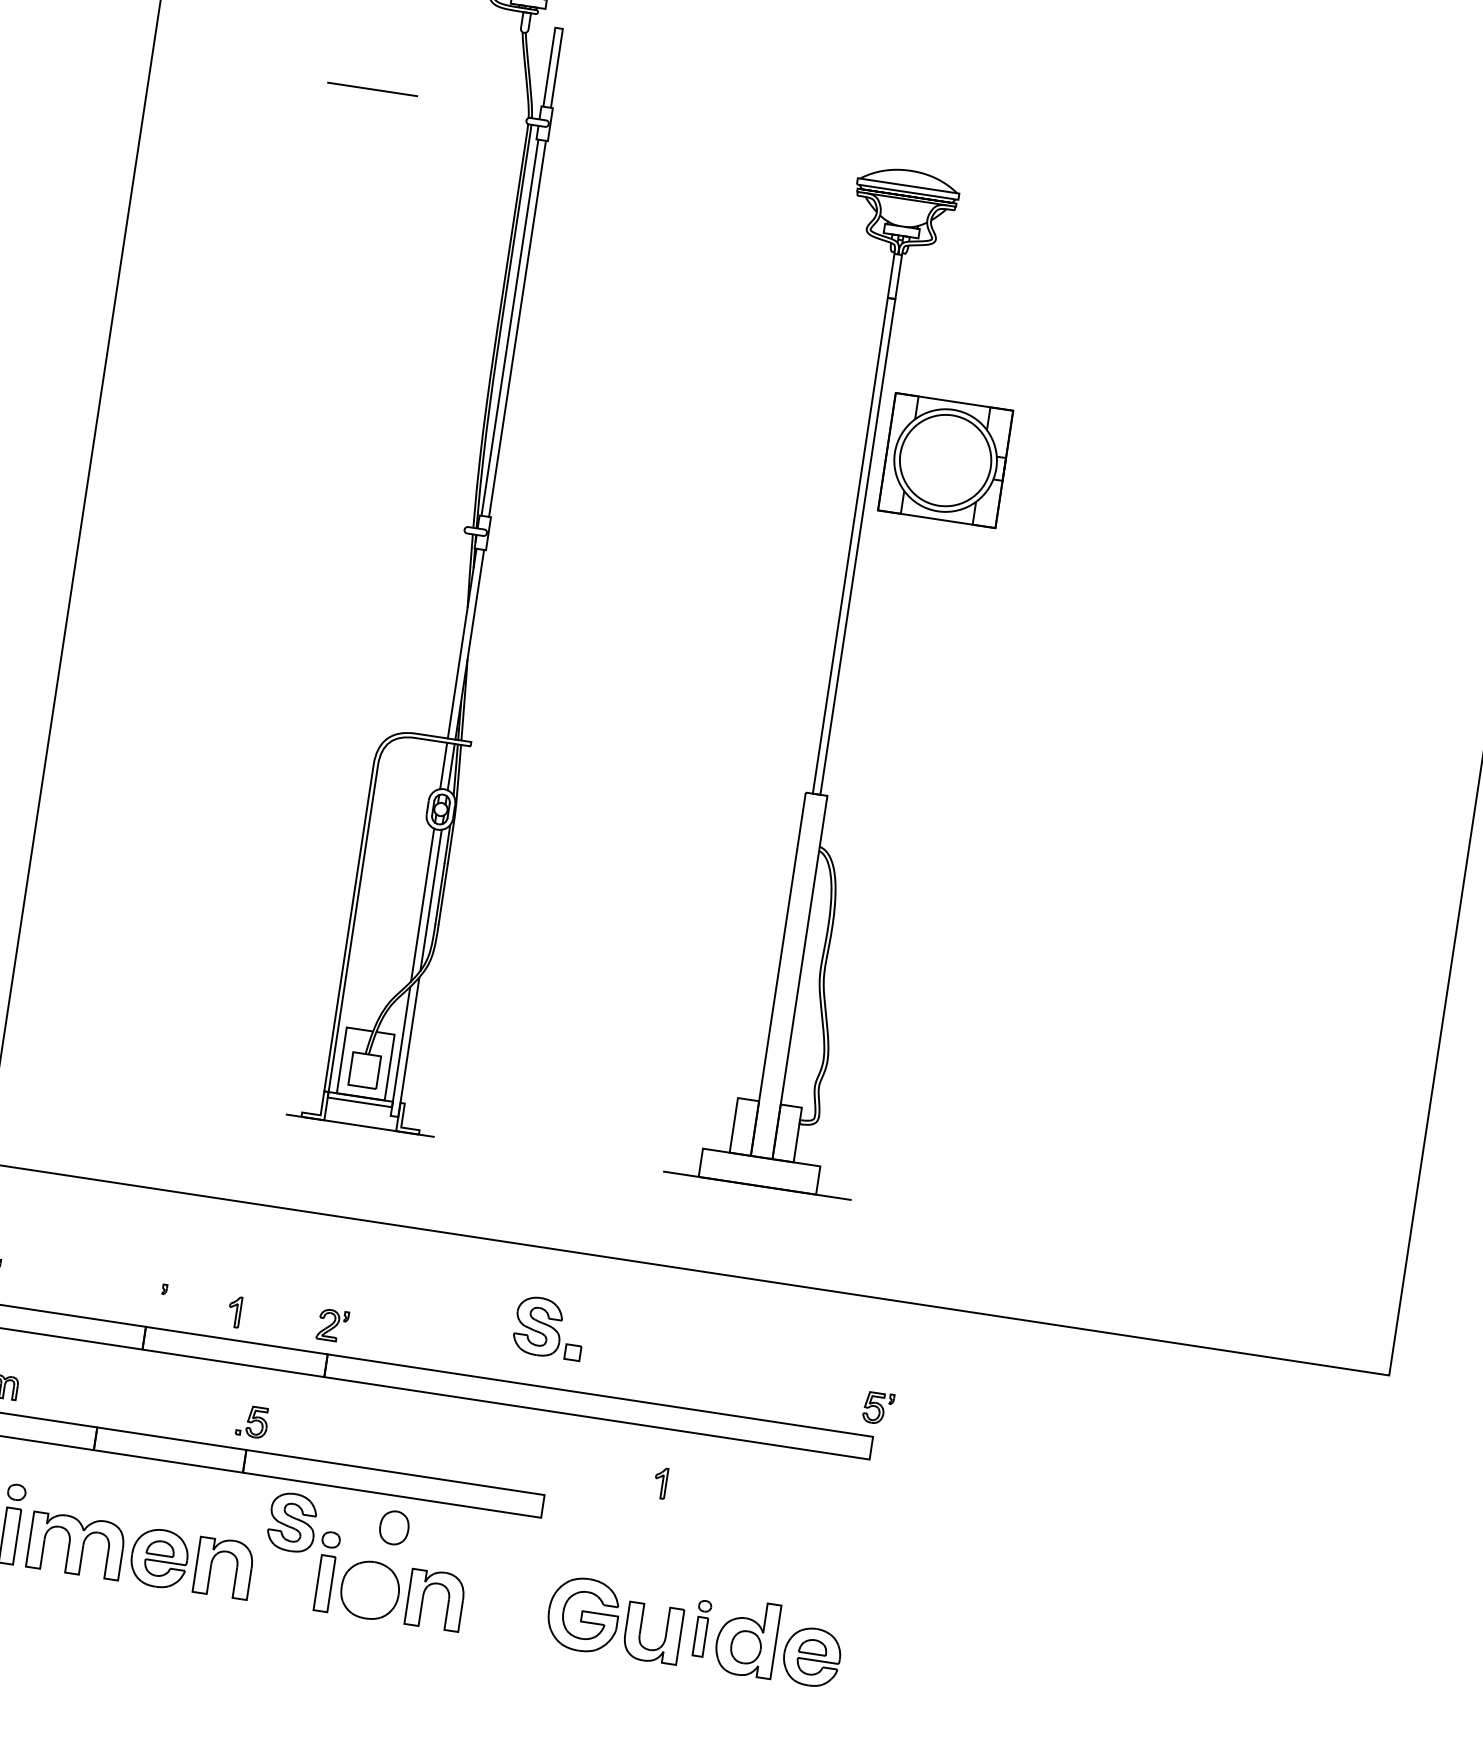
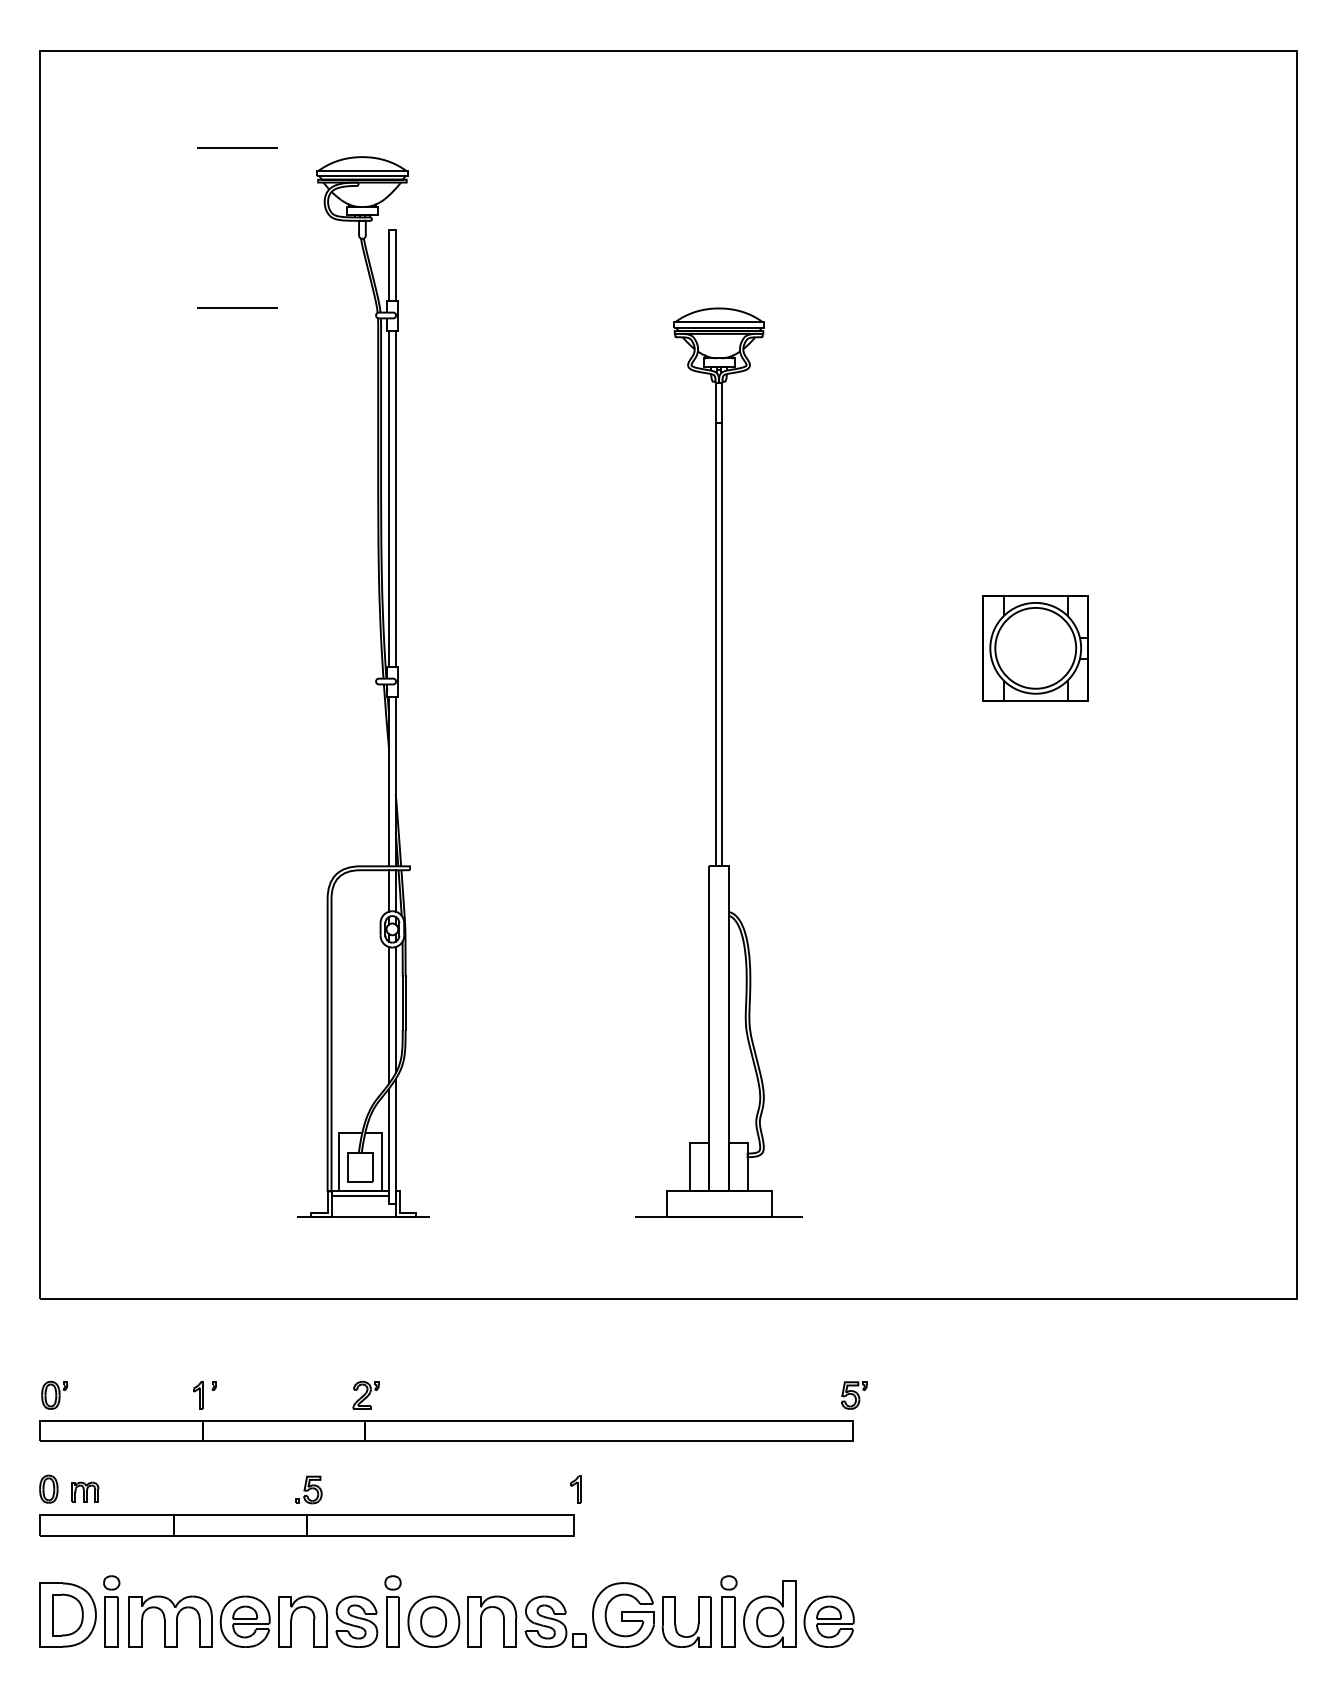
part: (945, 460) -> (1035, 648), moved
part: (234, 1312) -> (198, 1395), moved
part: (549, 1327) -> (555, 1621), moved
part: (660, 1482) -> (575, 1489), moved
part: (292, 1522) -> (356, 1621), moved
part: (394, 1527) -> (433, 1621), moved
part: (701, 1628) -> (728, 1611), size x1.43

